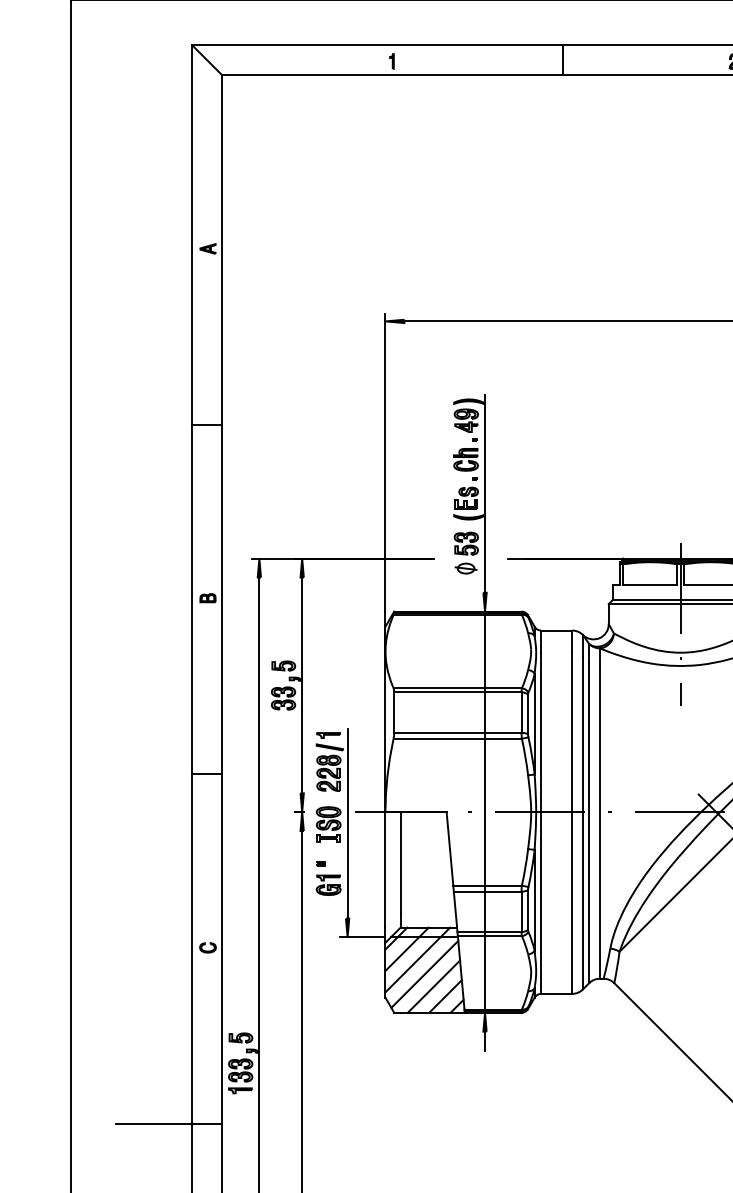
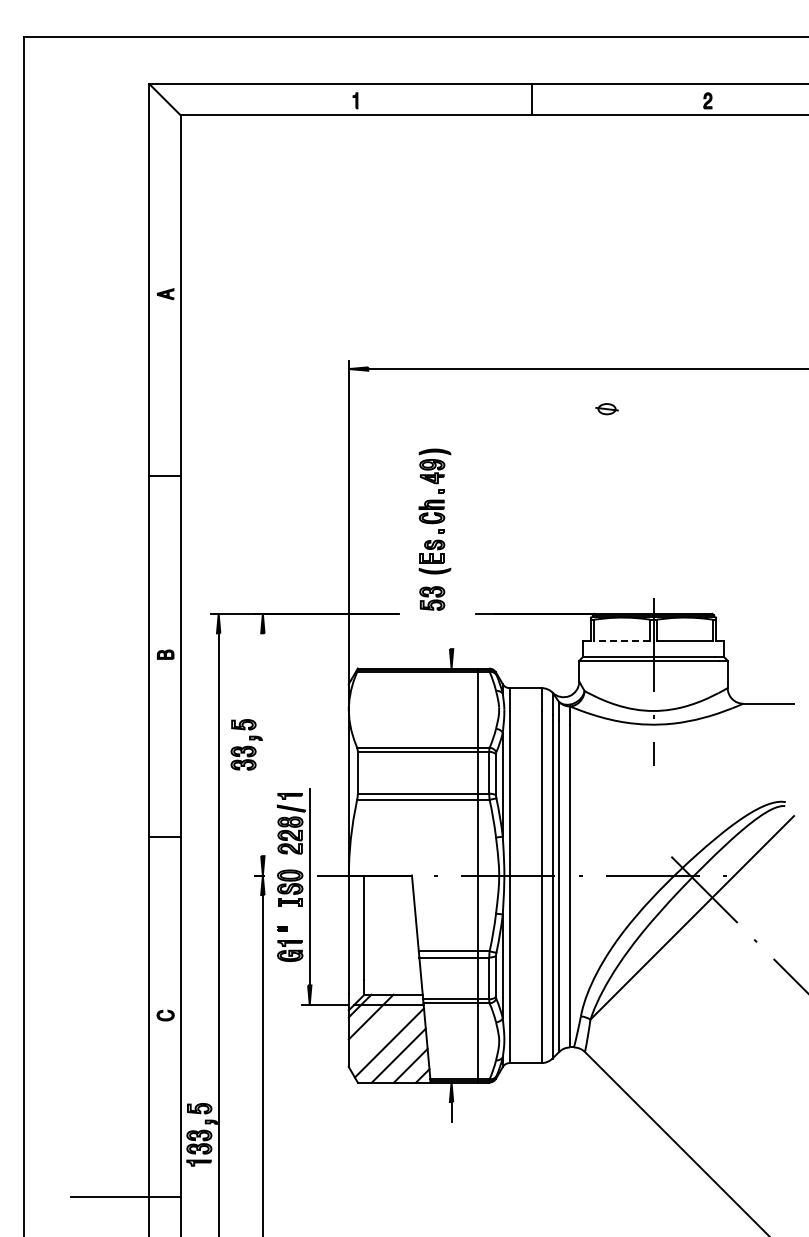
line: (484, 494) -> (451, 547), removed
part: (465, 568) -> (606, 409), moved
line: (650, 585) -> (622, 641), solid -> dashed
line: (301, 685) -> (262, 744), removed
line: (484, 812) -> (477, 875), moved
line: (417, 959) -> (381, 1027), removed

